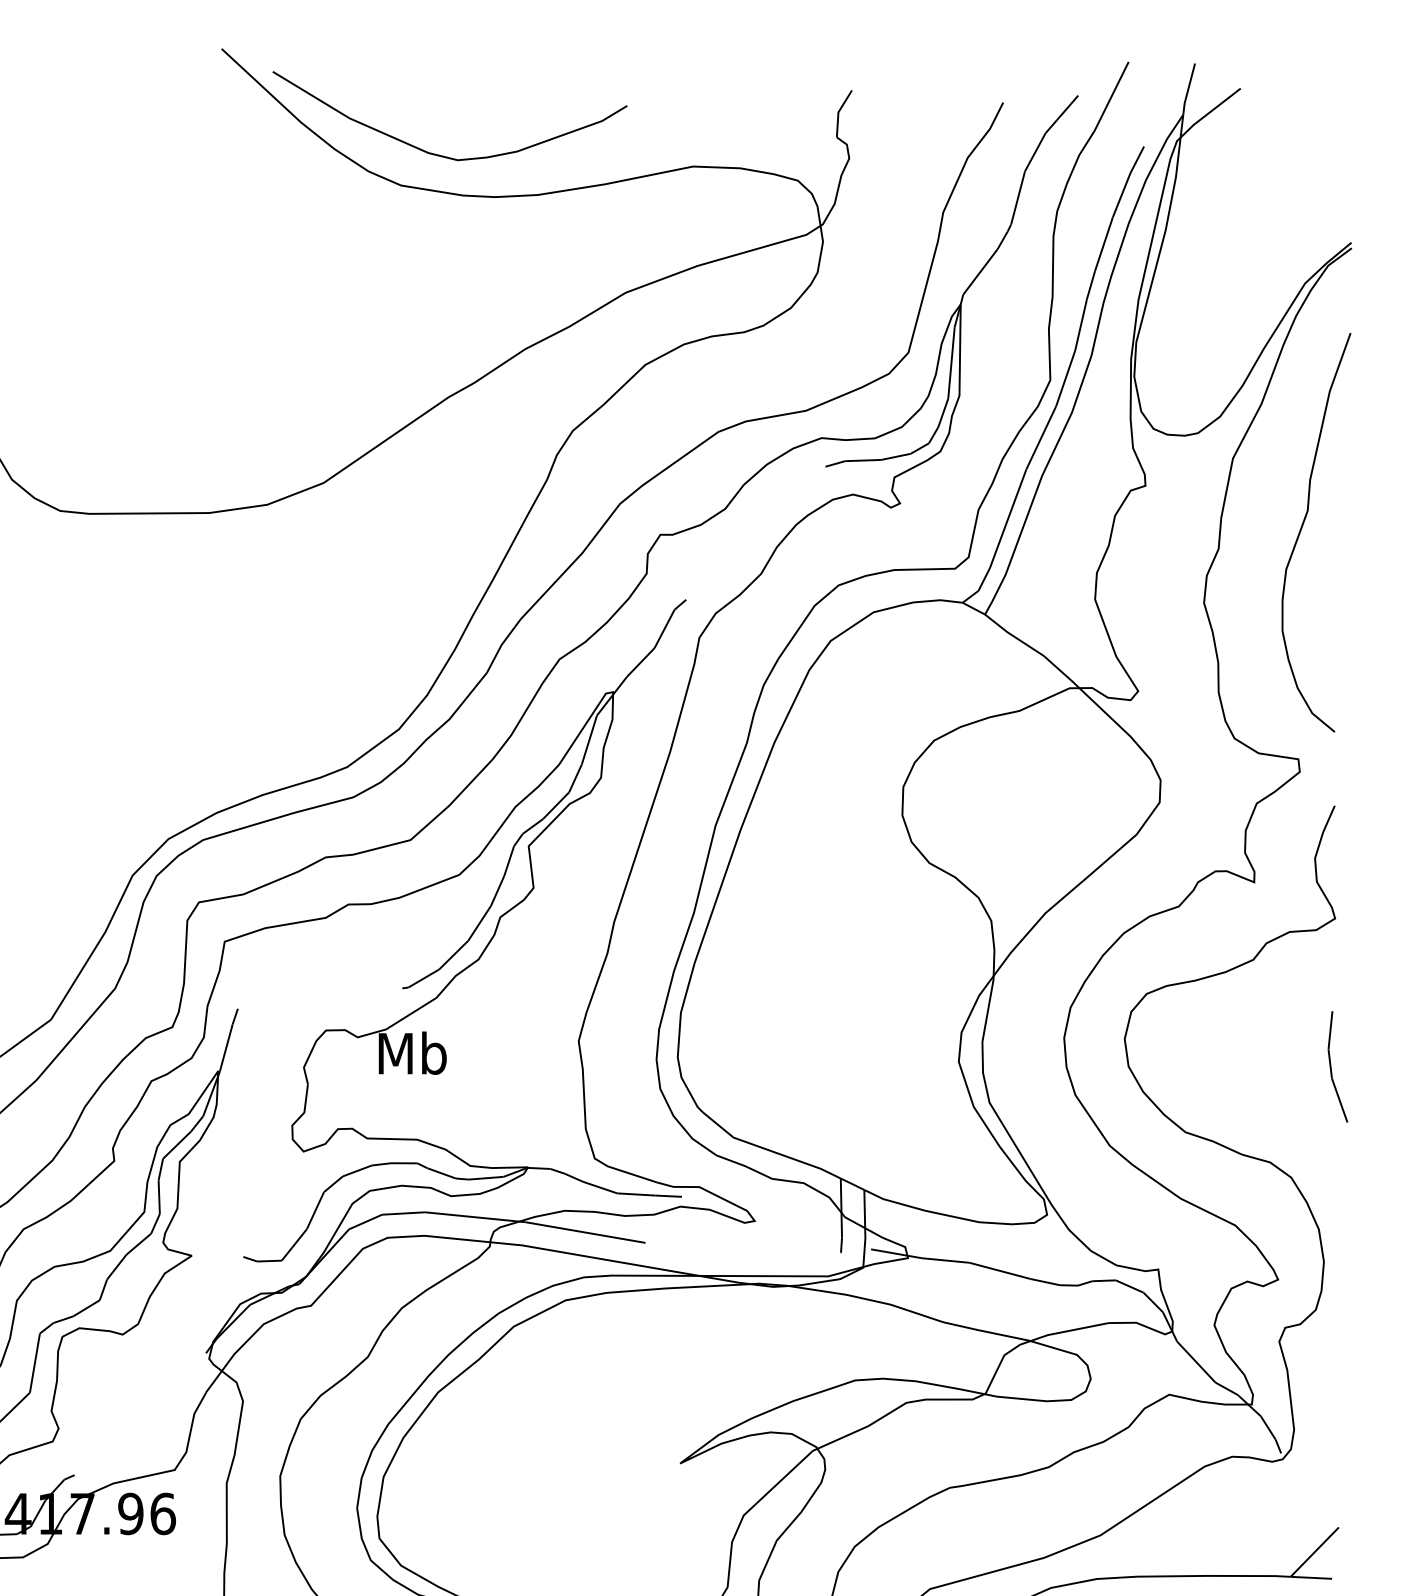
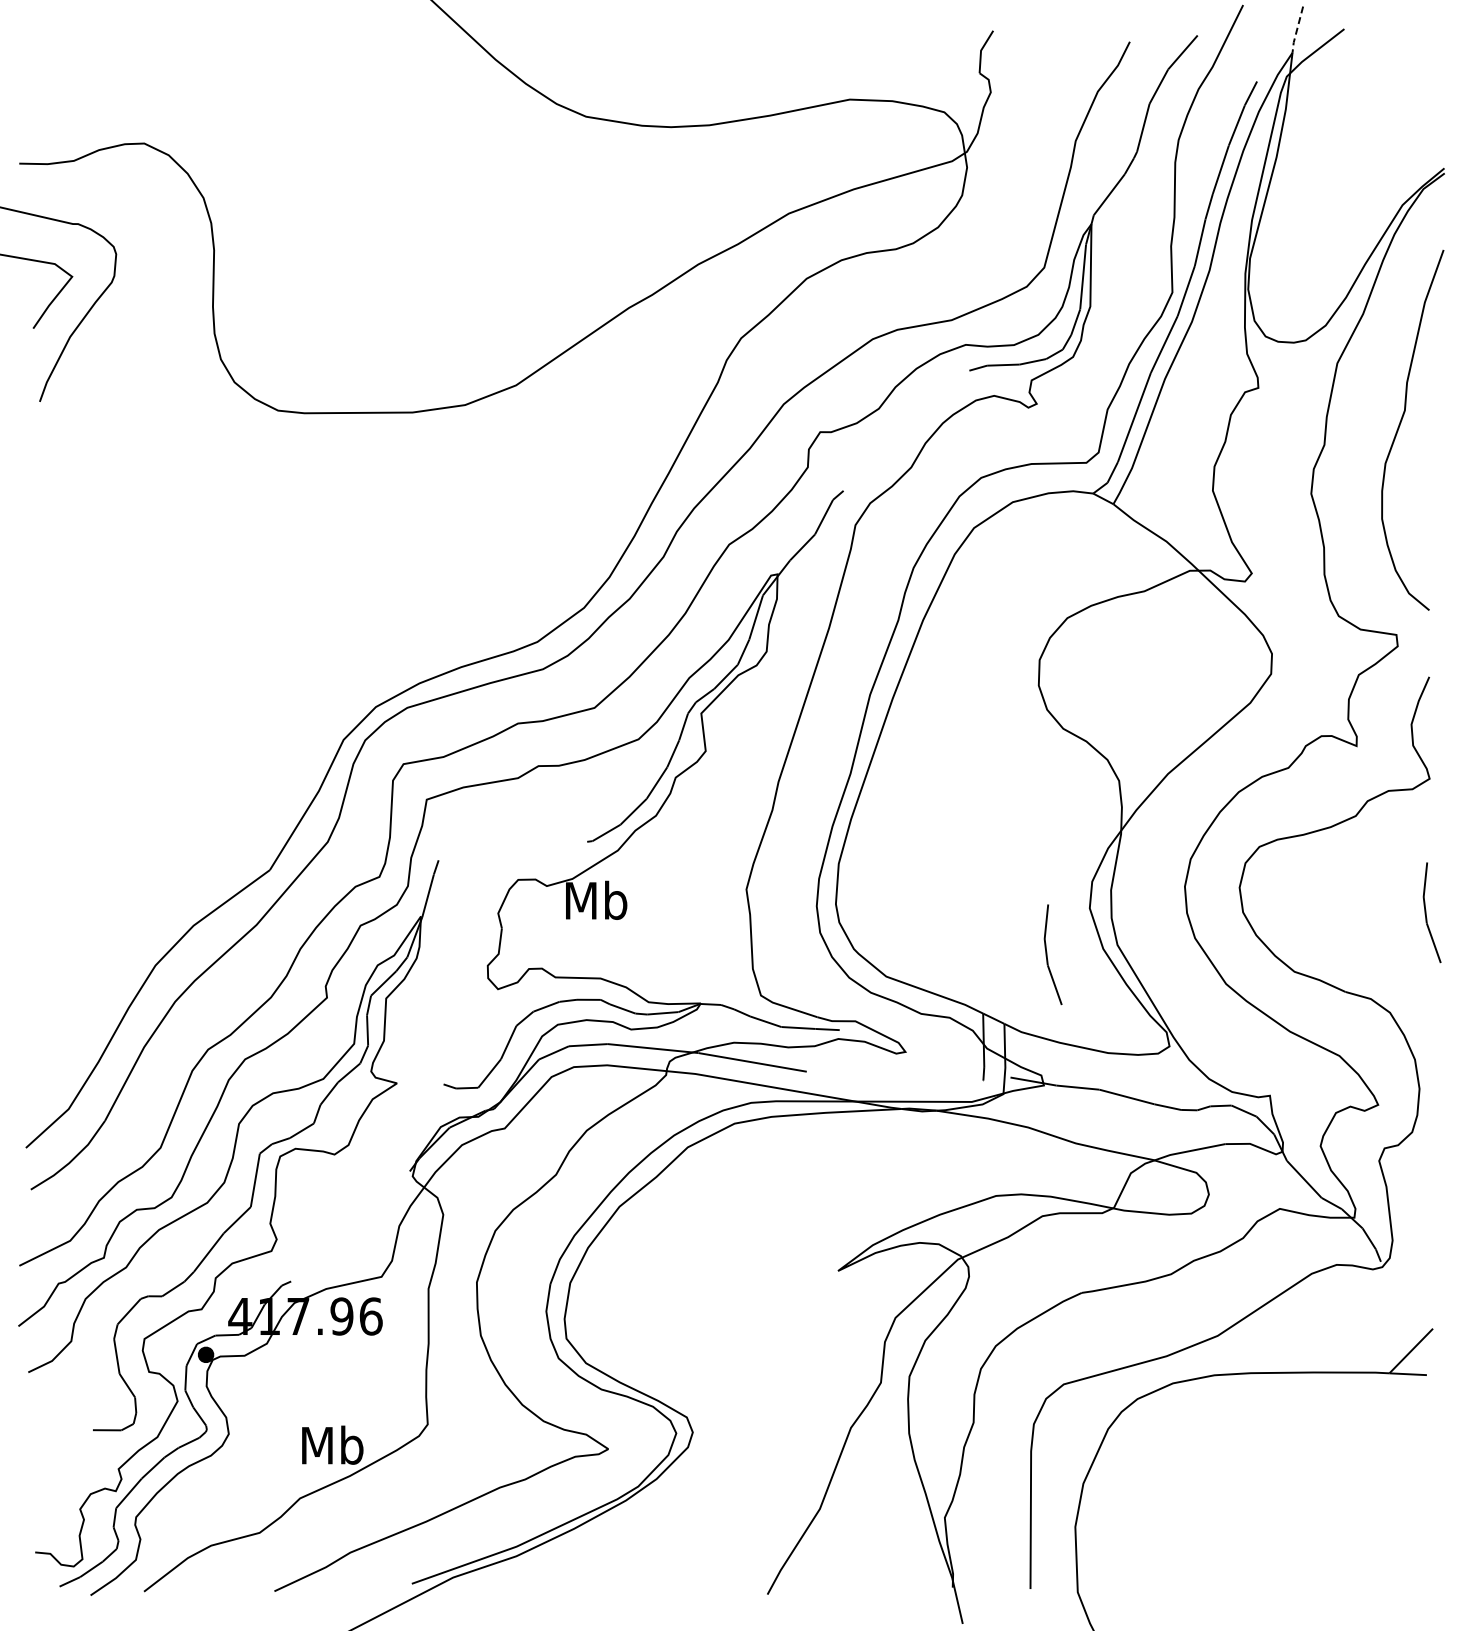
line: (1187, 90) -> (1296, 30), solid -> dashed
curve: (439, 154) -> (620, 88), removed
line: (912, 1113) -> (1047, 954), added

